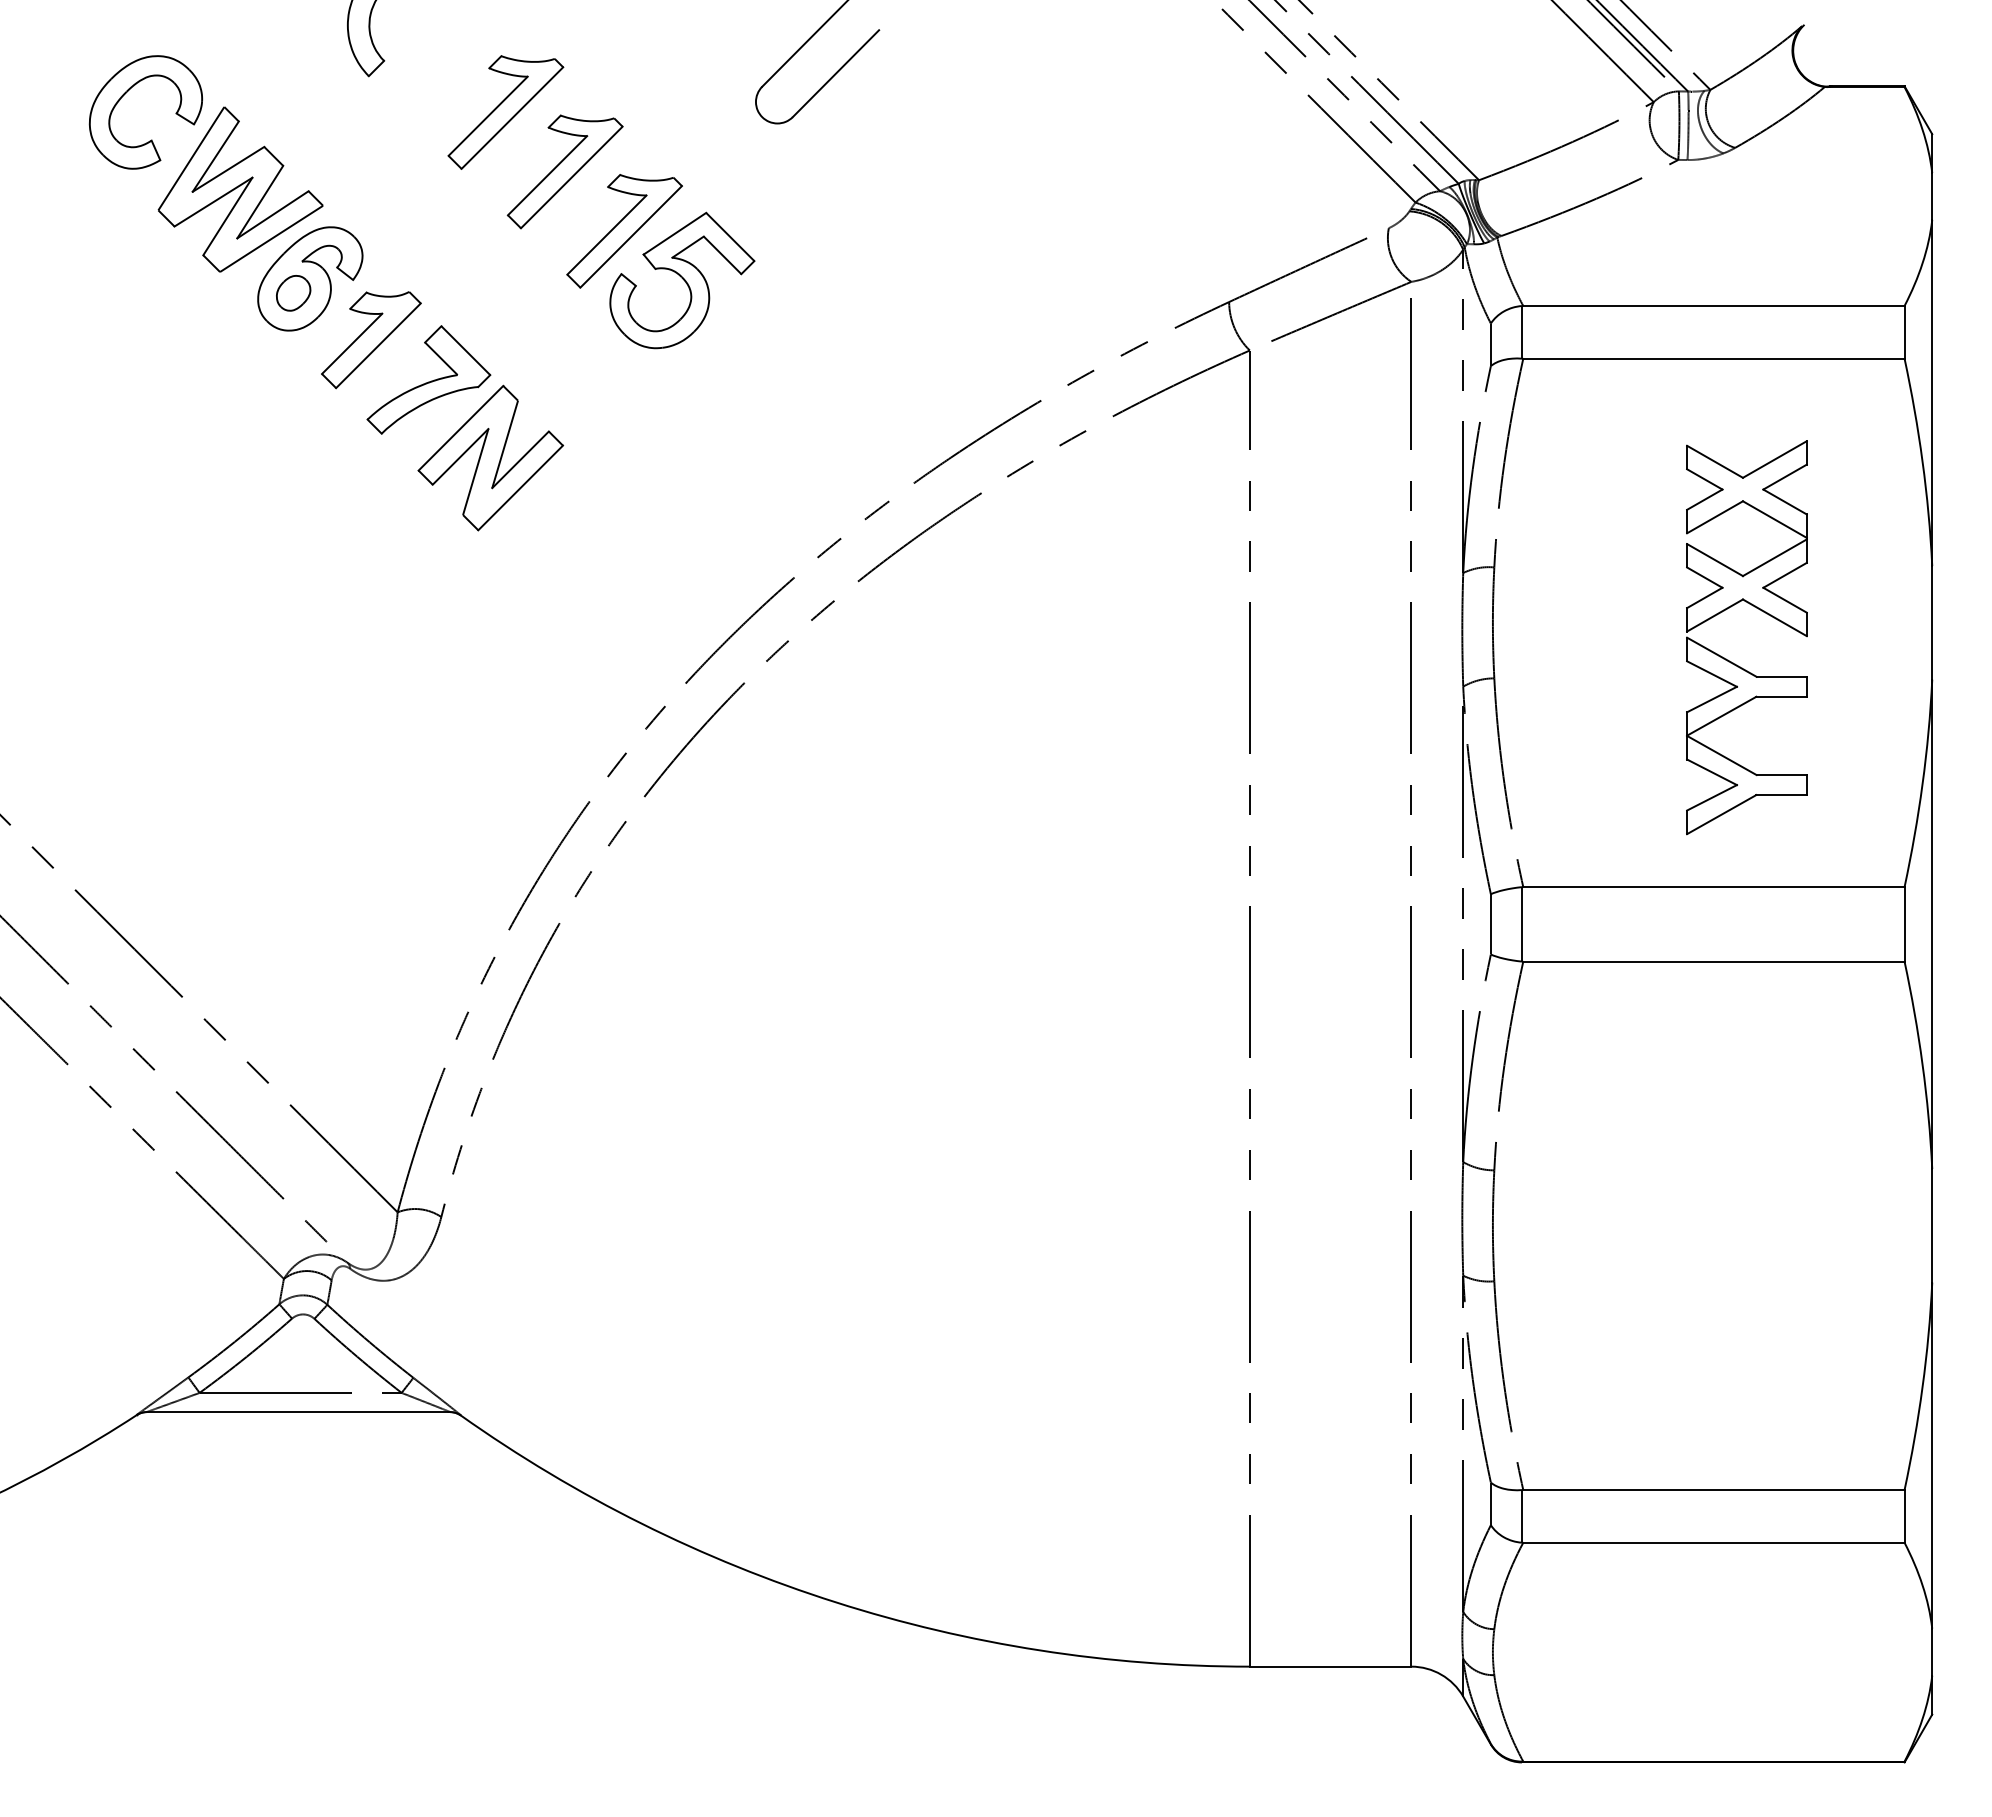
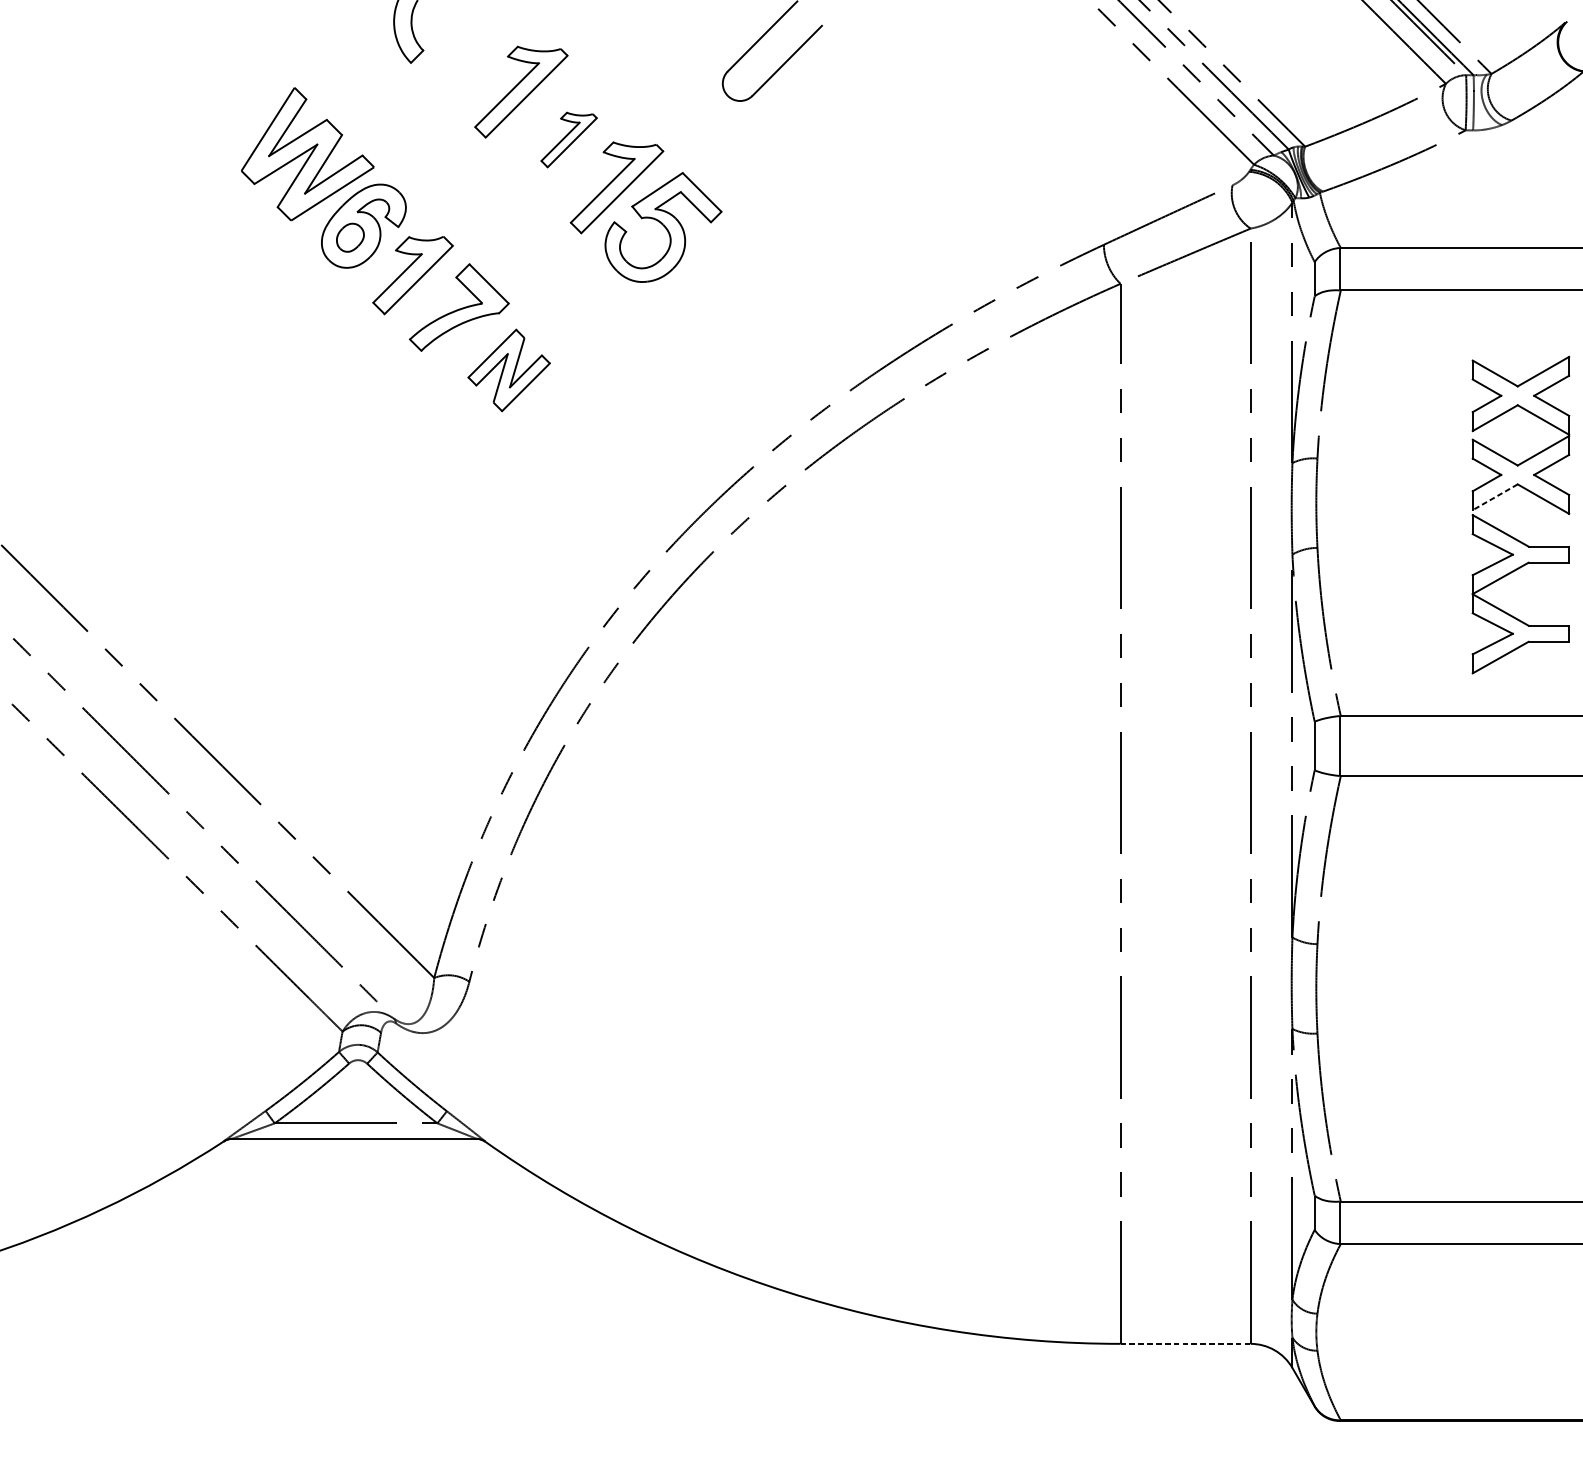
part: (126, 93) -> (215, 76), removed
part: (564, 171) -> (568, 139), size x0.6
part: (490, 457) -> (508, 370), size x0.7
line: (1714, 615) -> (1494, 497), solid -> dashed
line: (1330, 1666) -> (1185, 1343), solid -> dashed

